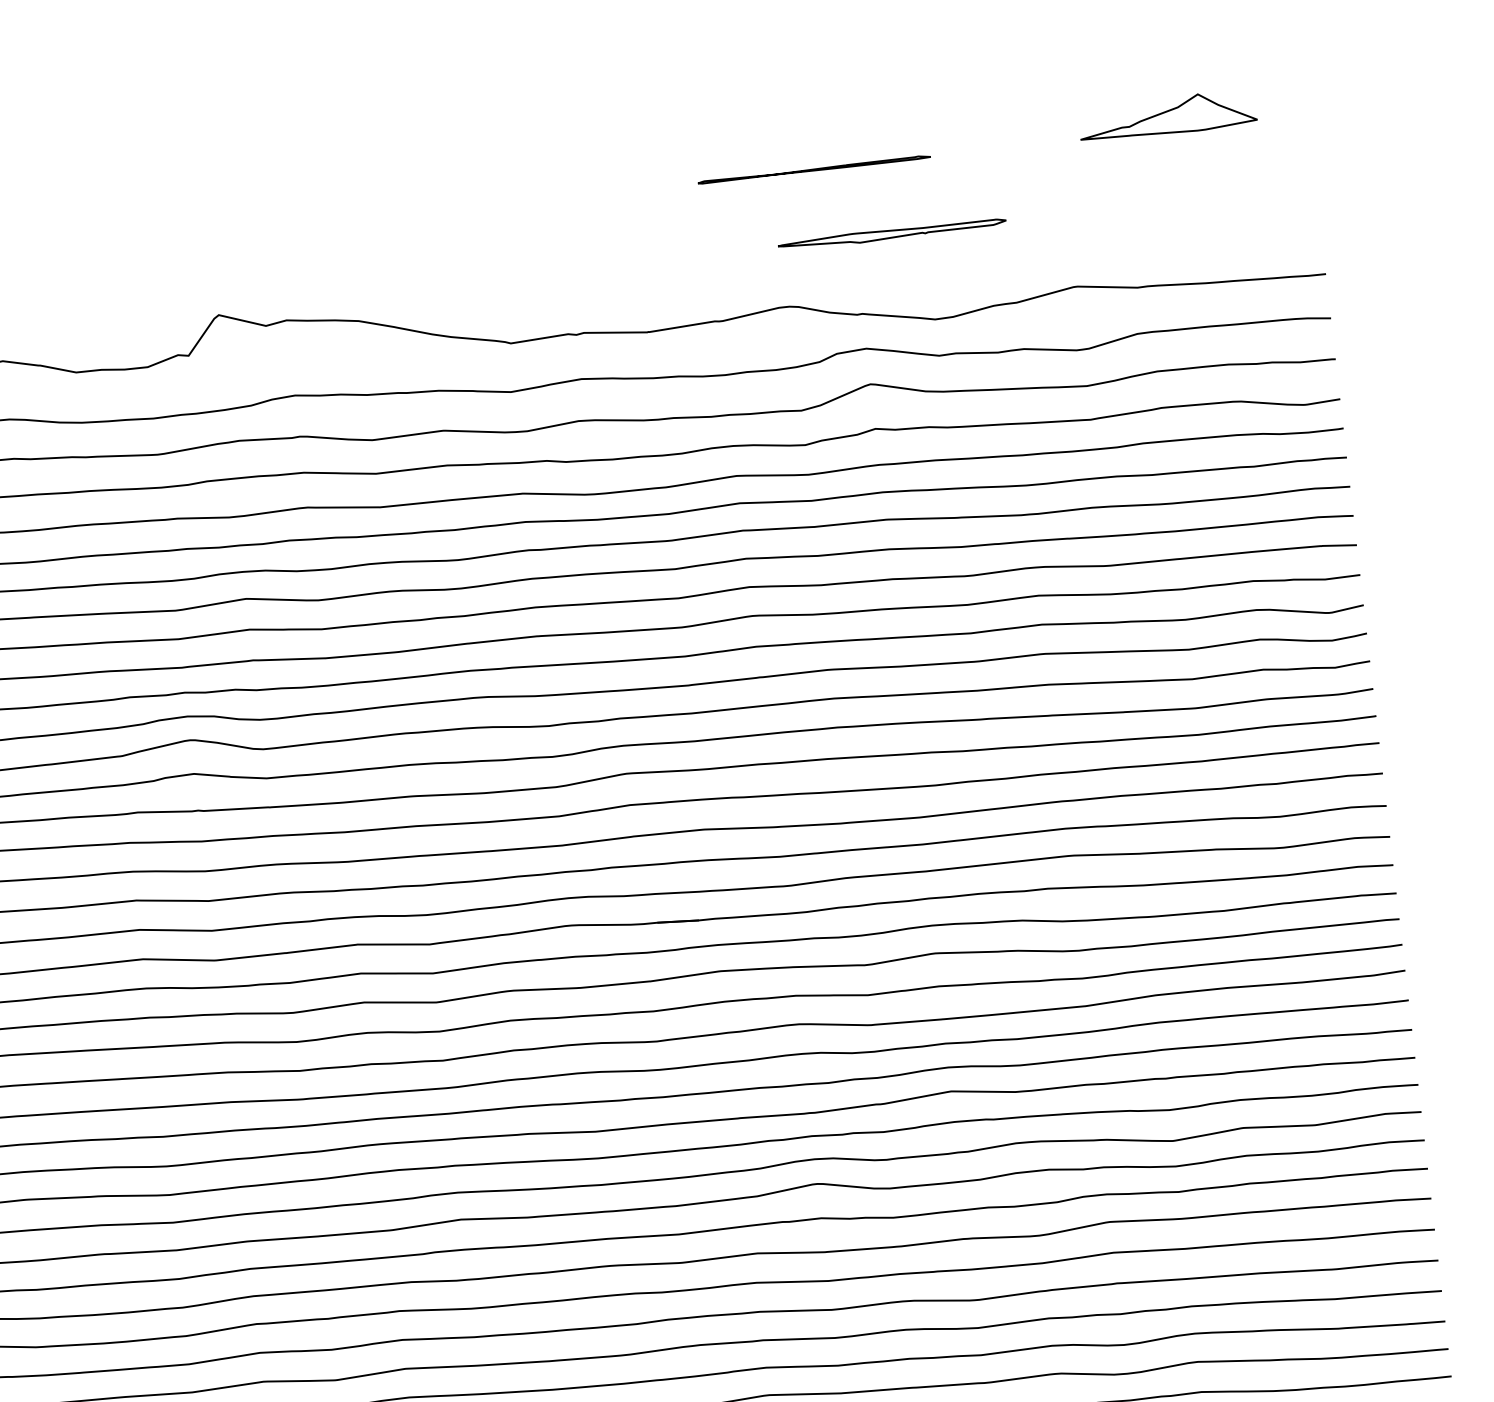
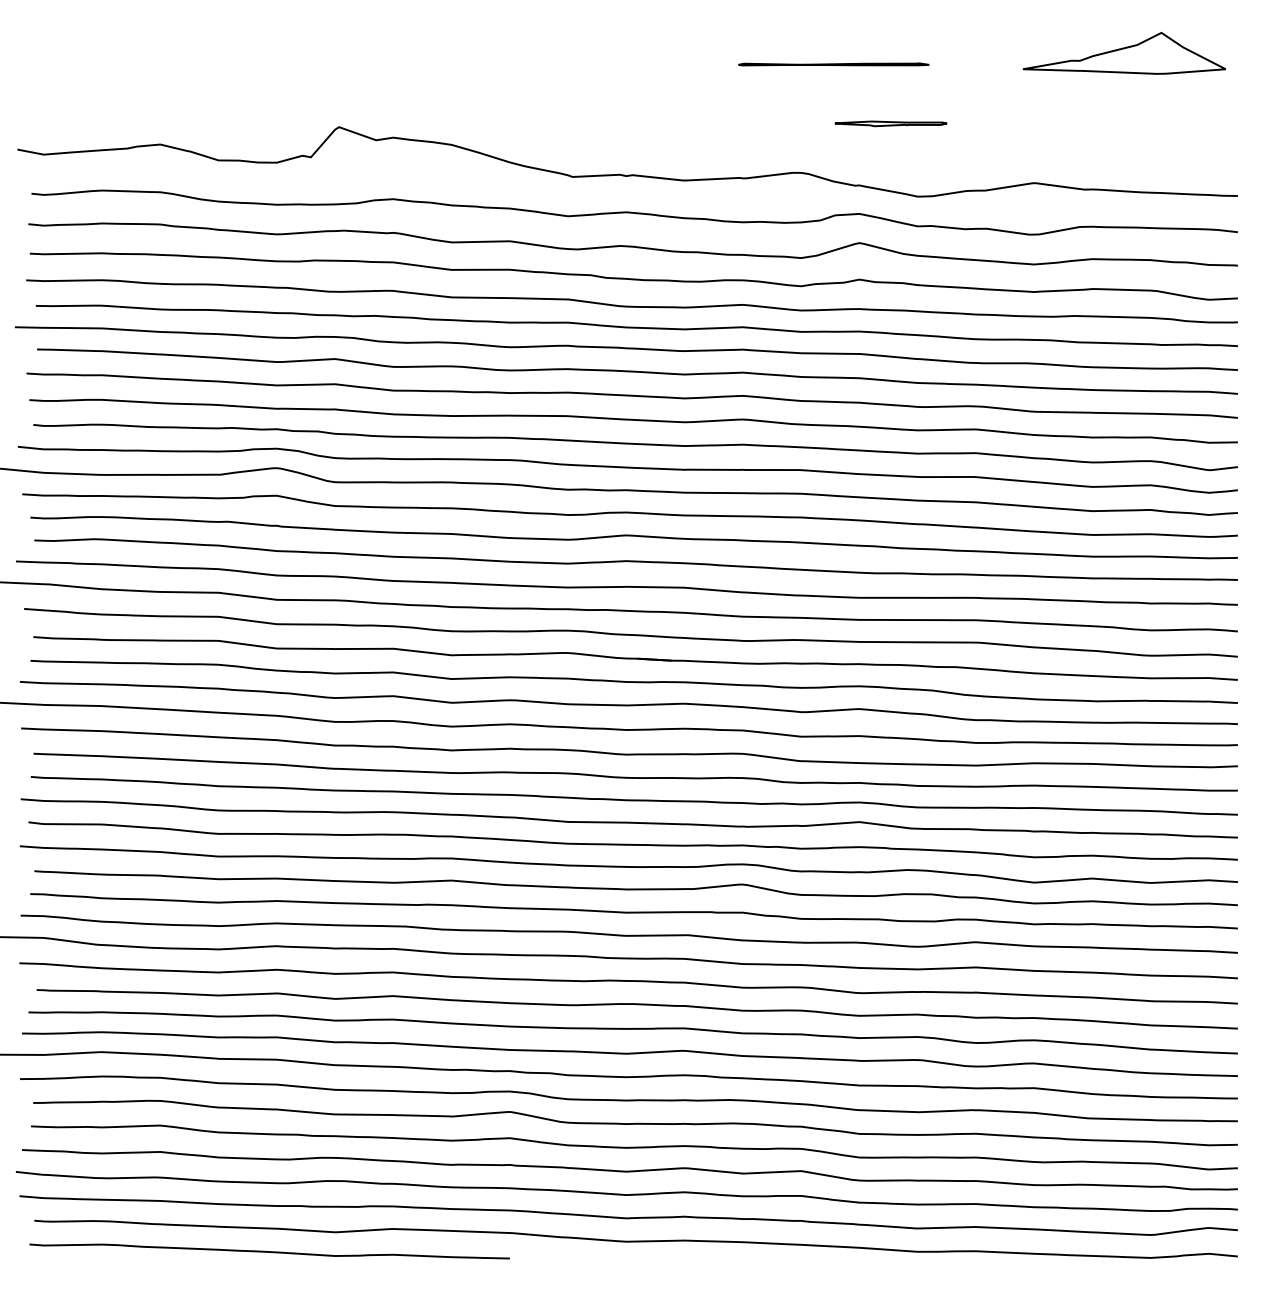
part: (1166, 115) -> (1123, 53), size x1.4
part: (891, 233) -> (890, 123), size x0.6

